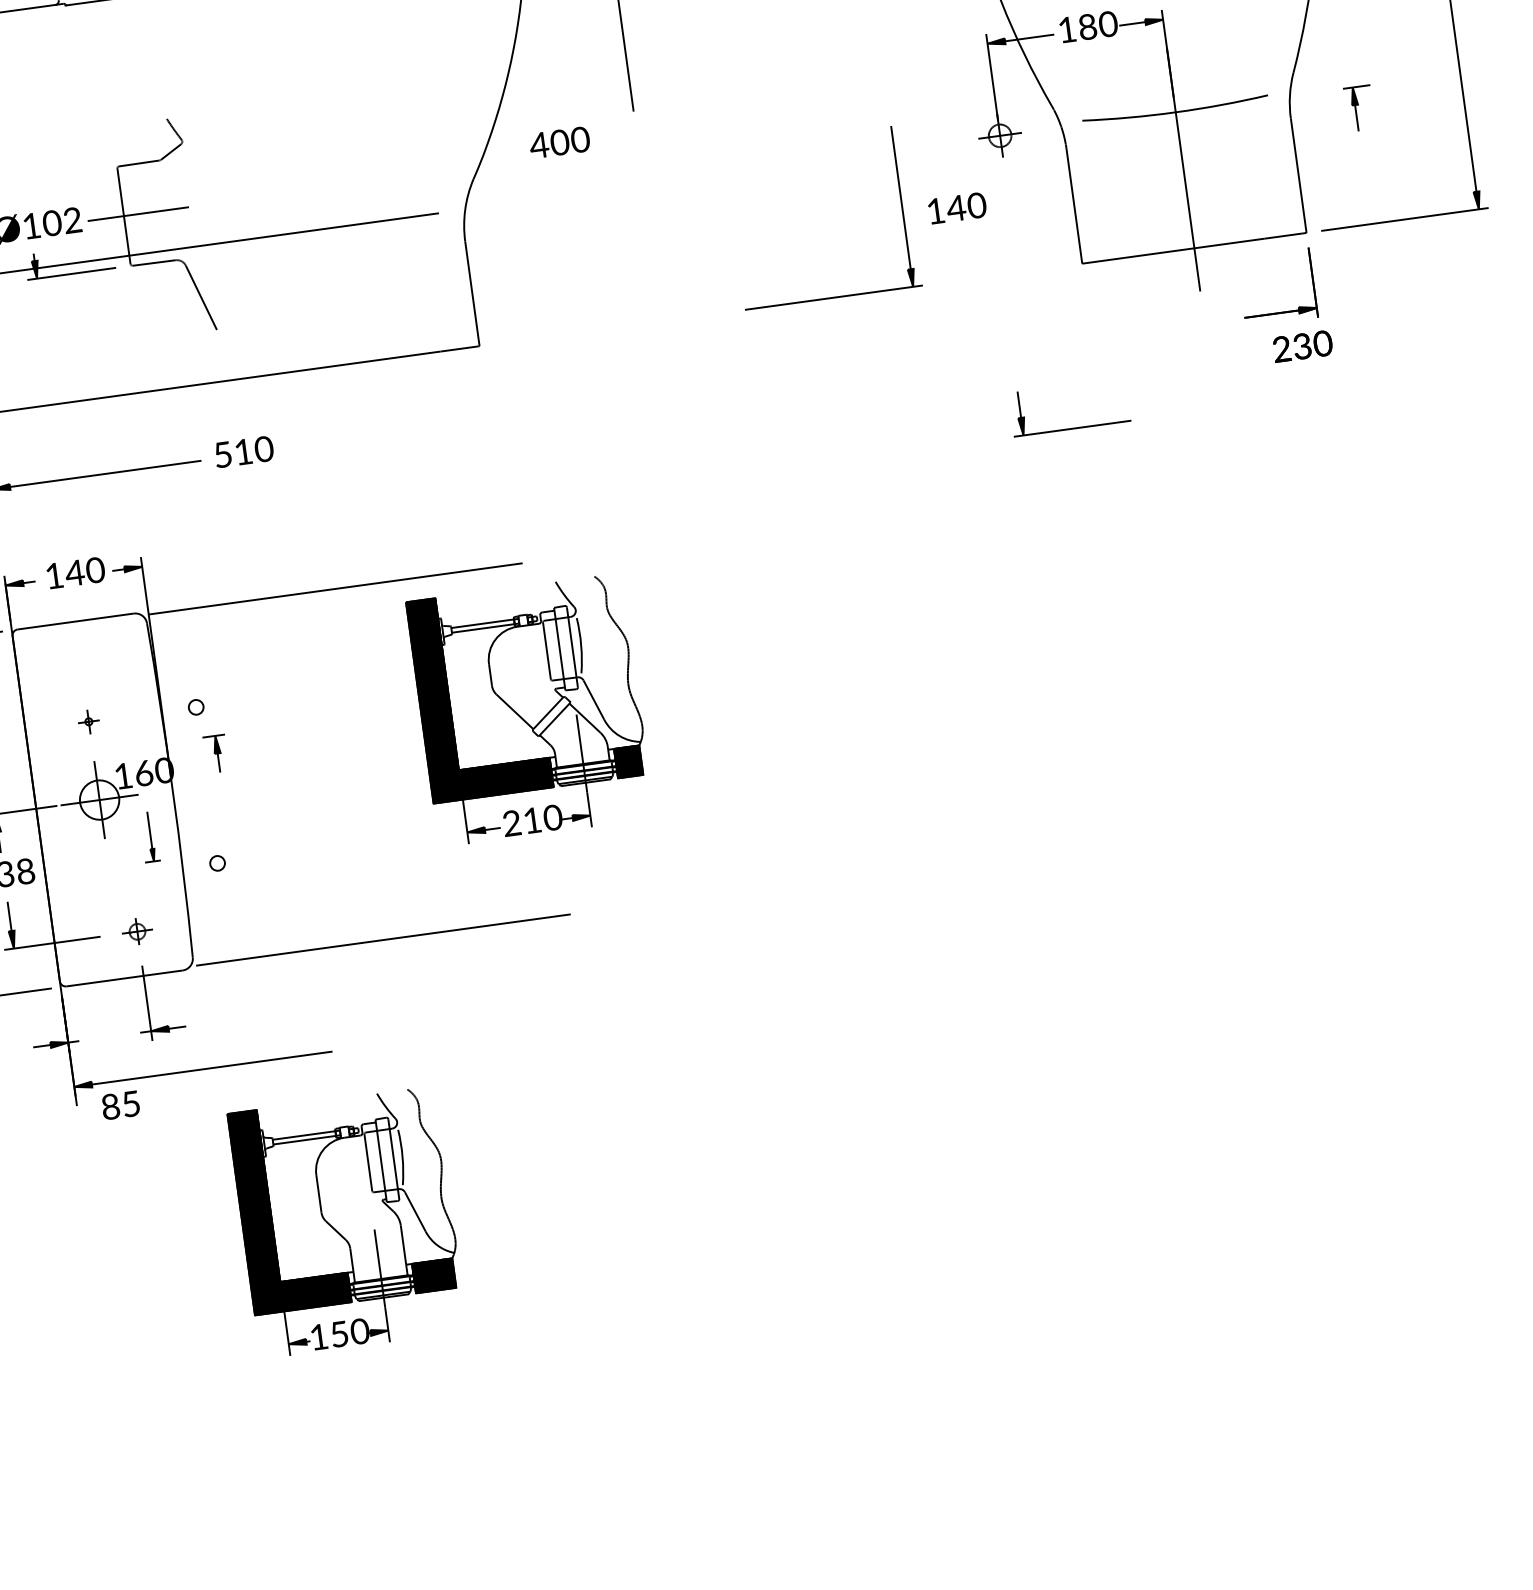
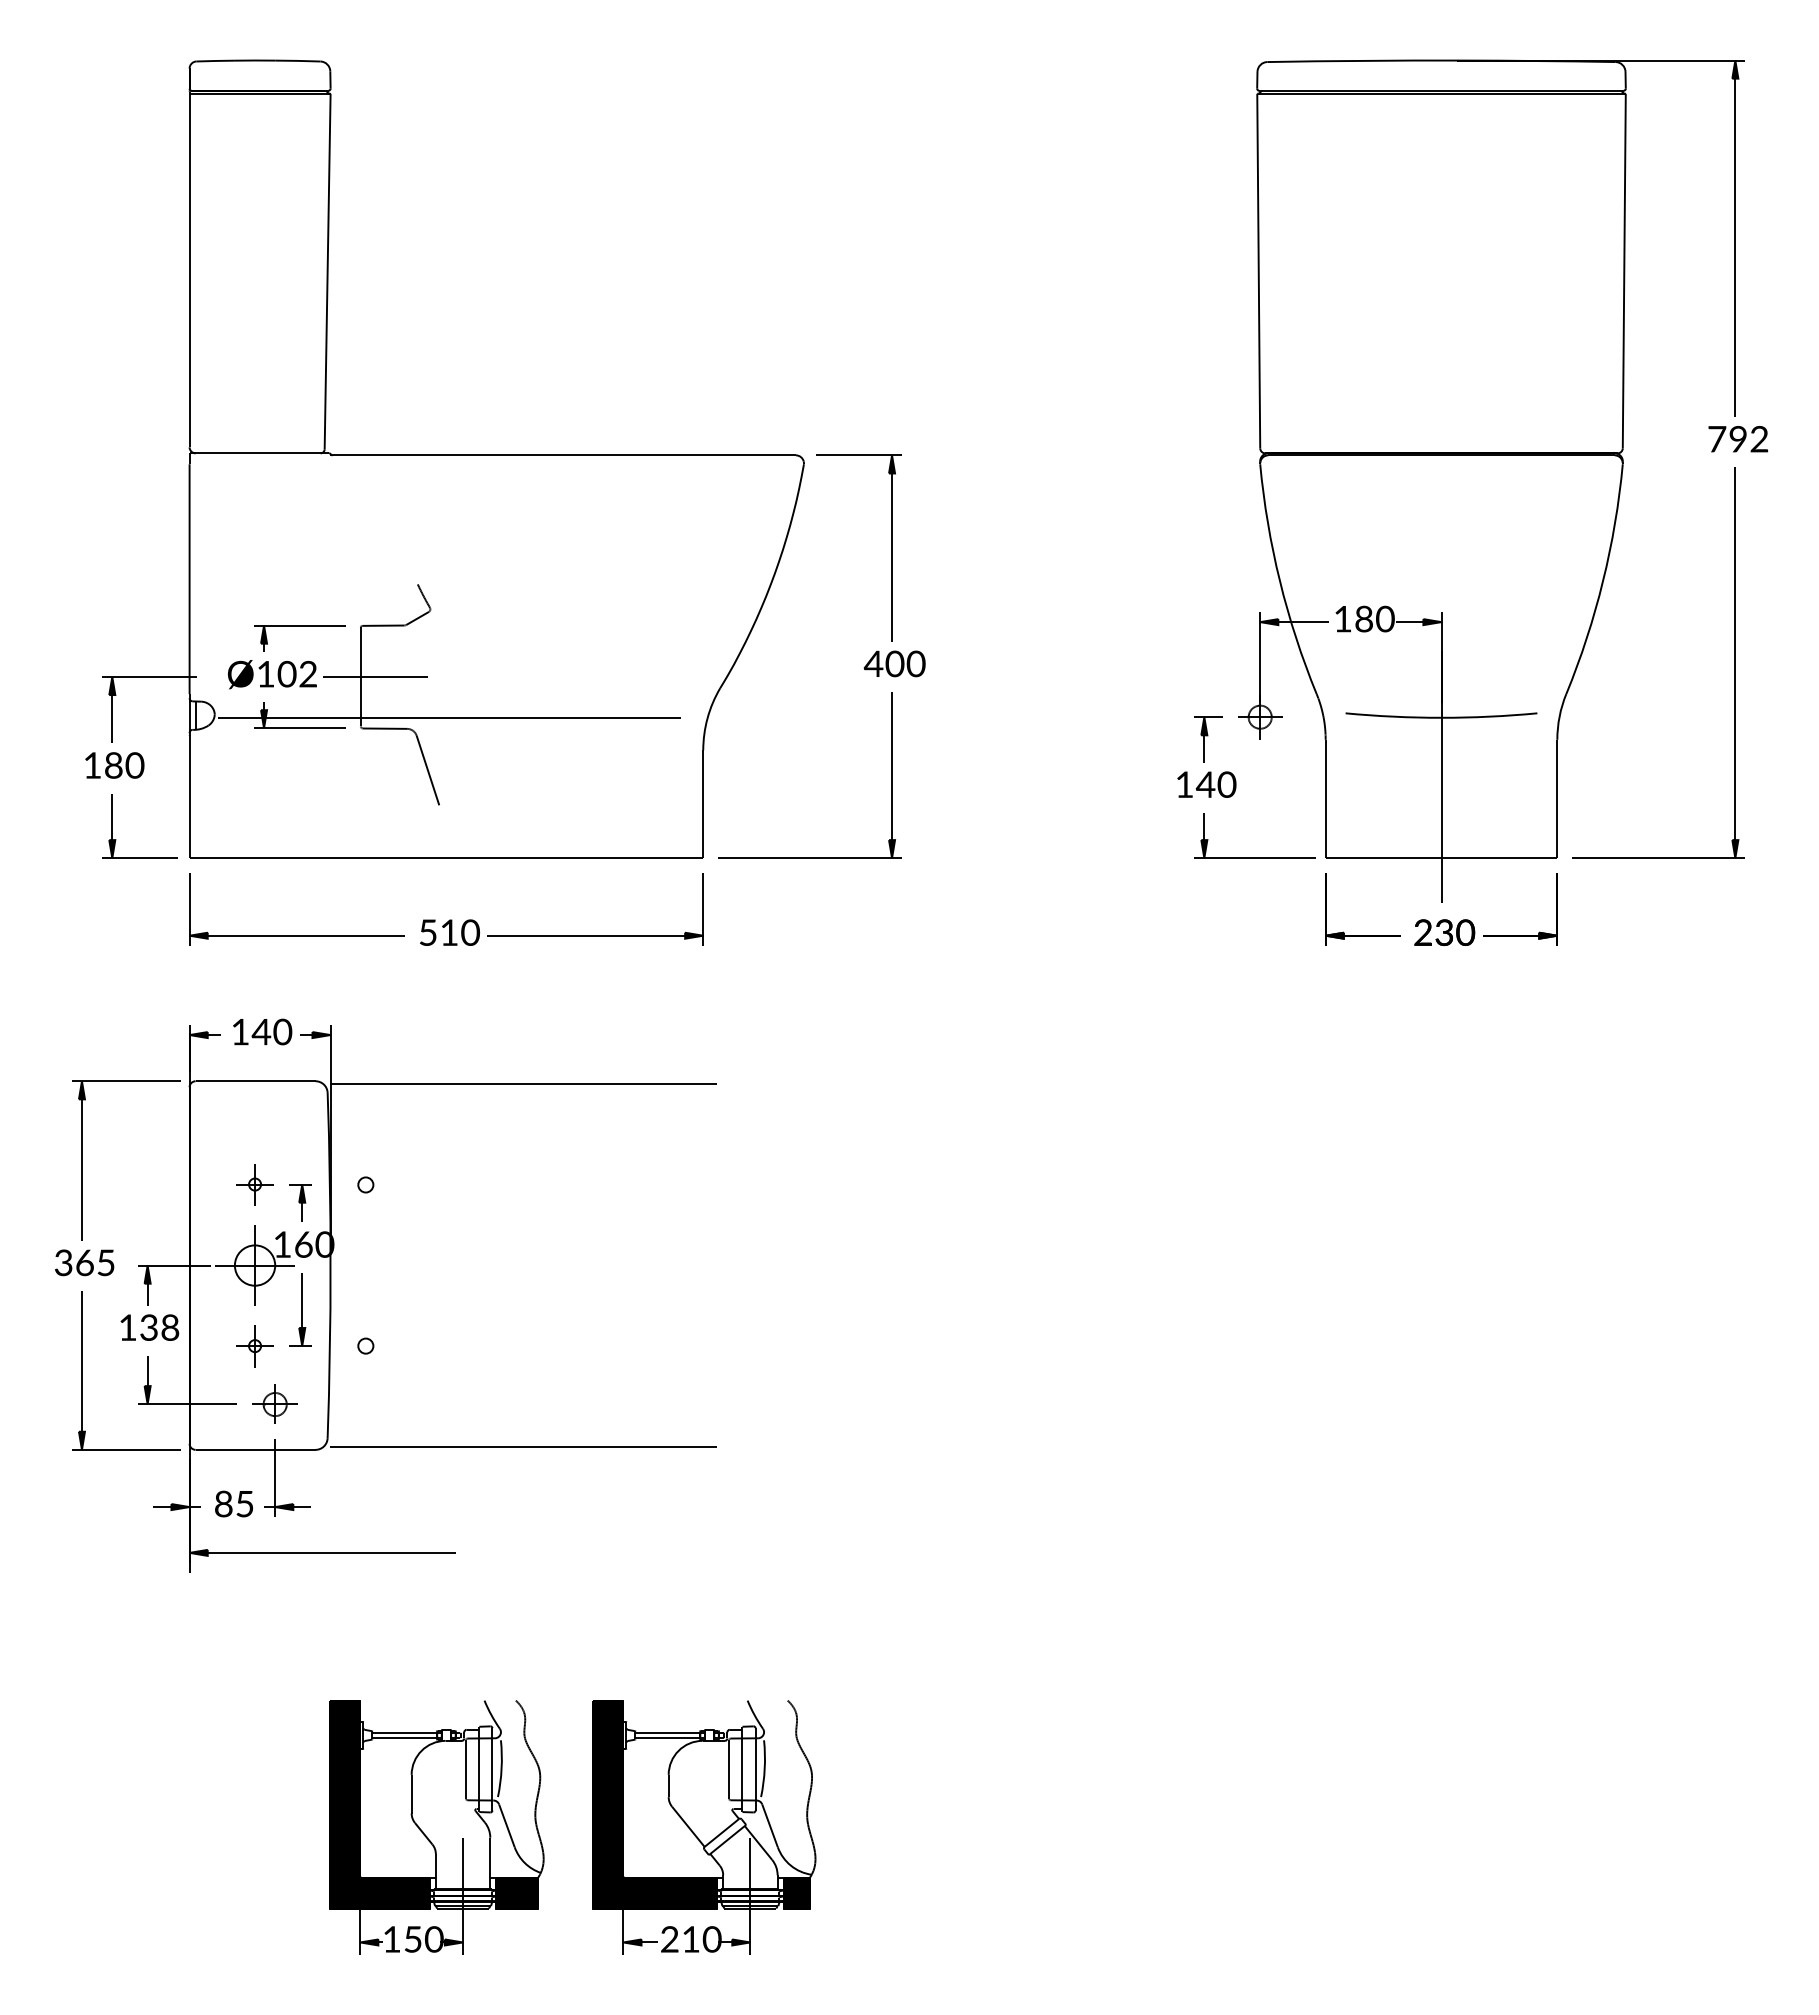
part: (1359, 108) -> (1208, 739), moved
text: (559, 142) -> (894, 663), moved
part: (57, 175) -> (299, 626), added
part: (901, 206) -> (891, 775), moved
part: (1128, 333) -> (1362, 935), added
text: (1302, 346) -> (1444, 932), moved
part: (1072, 428) -> (1254, 857), moved
part: (385, 435) -> (595, 935), added
part: (530, 710) -> (704, 1827), moved
part: (88, 721) -> (254, 1184), size x1.67
part: (216, 753) -> (300, 1202), moved
part: (149, 836) -> (300, 1309), size x1.43
part: (109, 878) -> (254, 1346), added
part: (136, 931) -> (274, 1403), size x1.43
text: (121, 1104) -> (234, 1503), moved
part: (347, 1222) -> (436, 1827), moved

